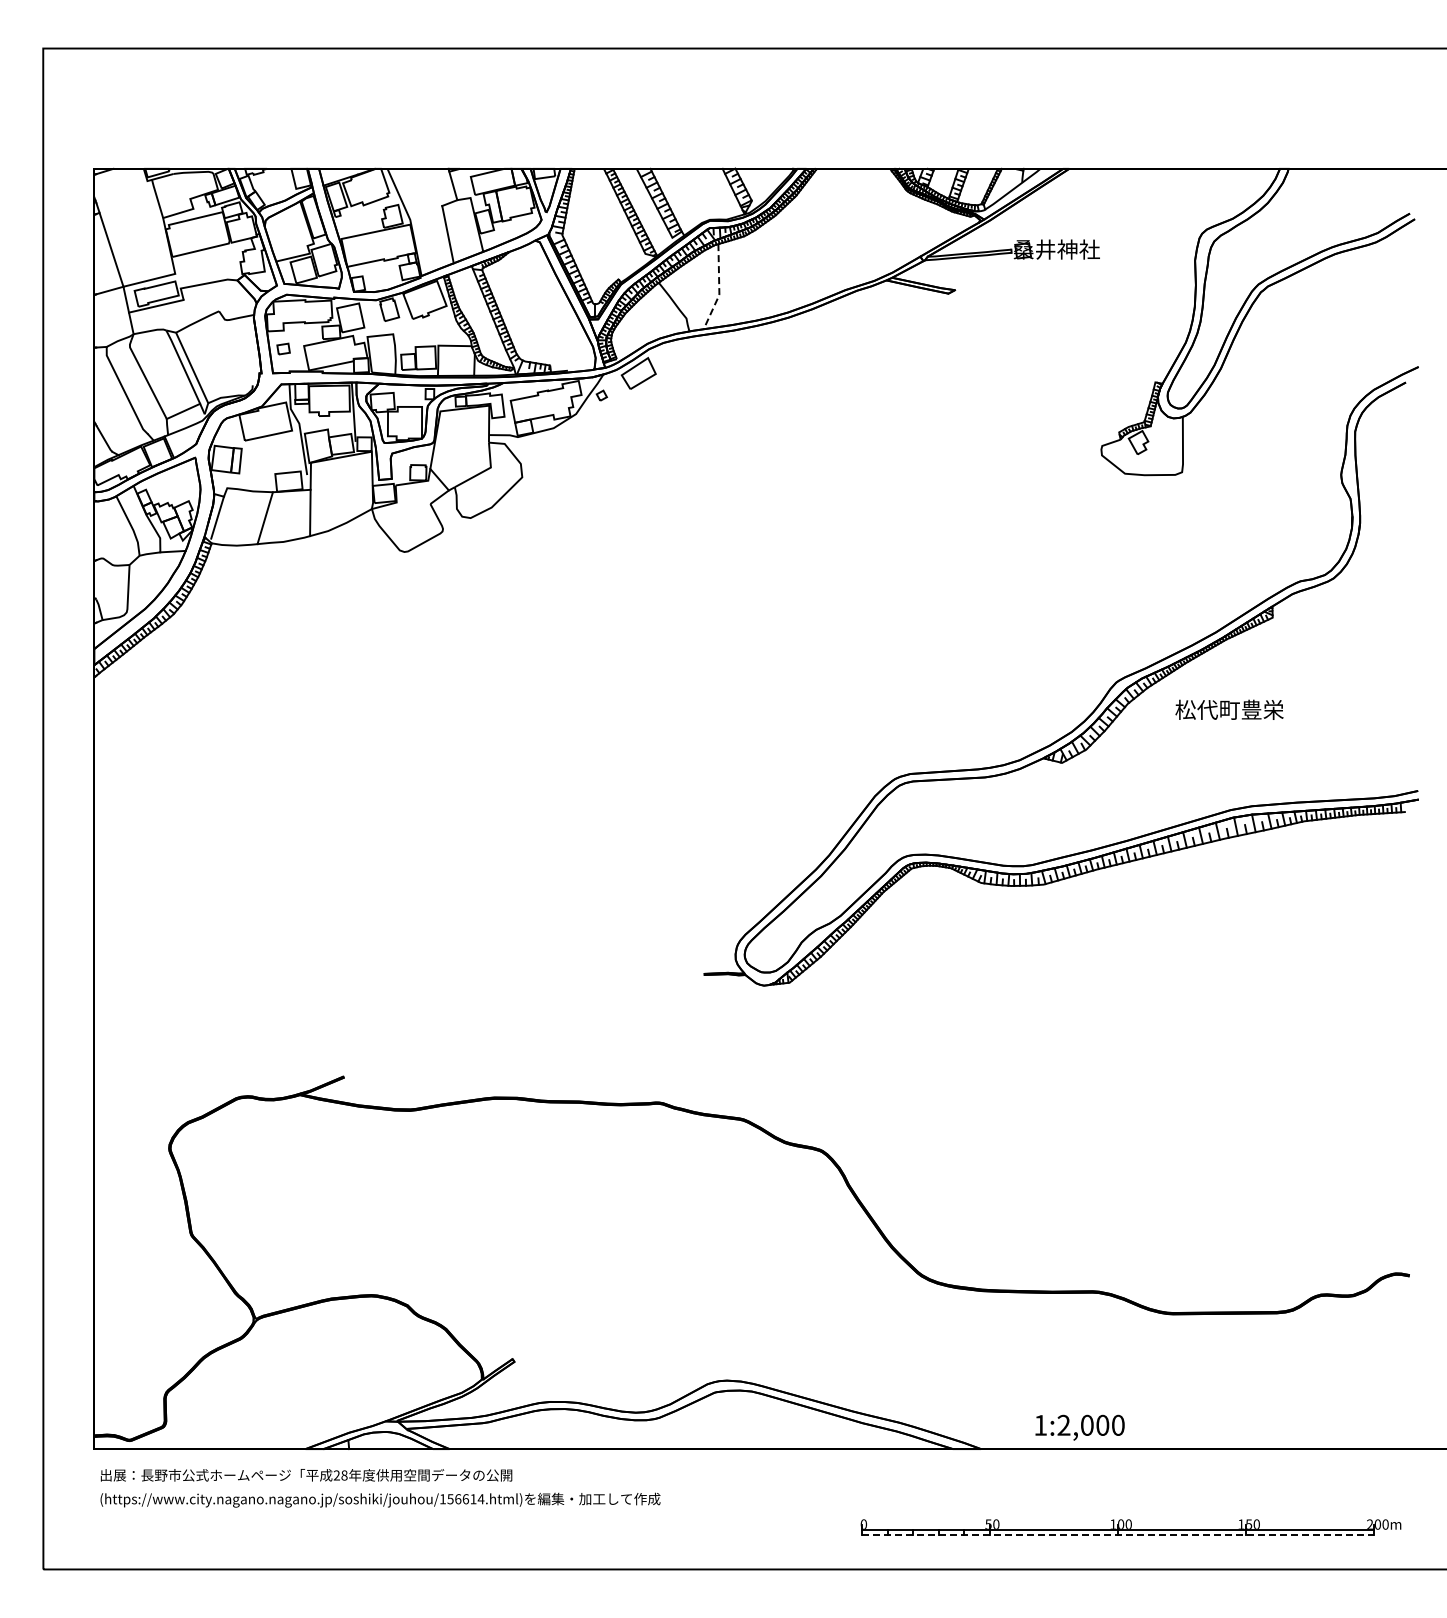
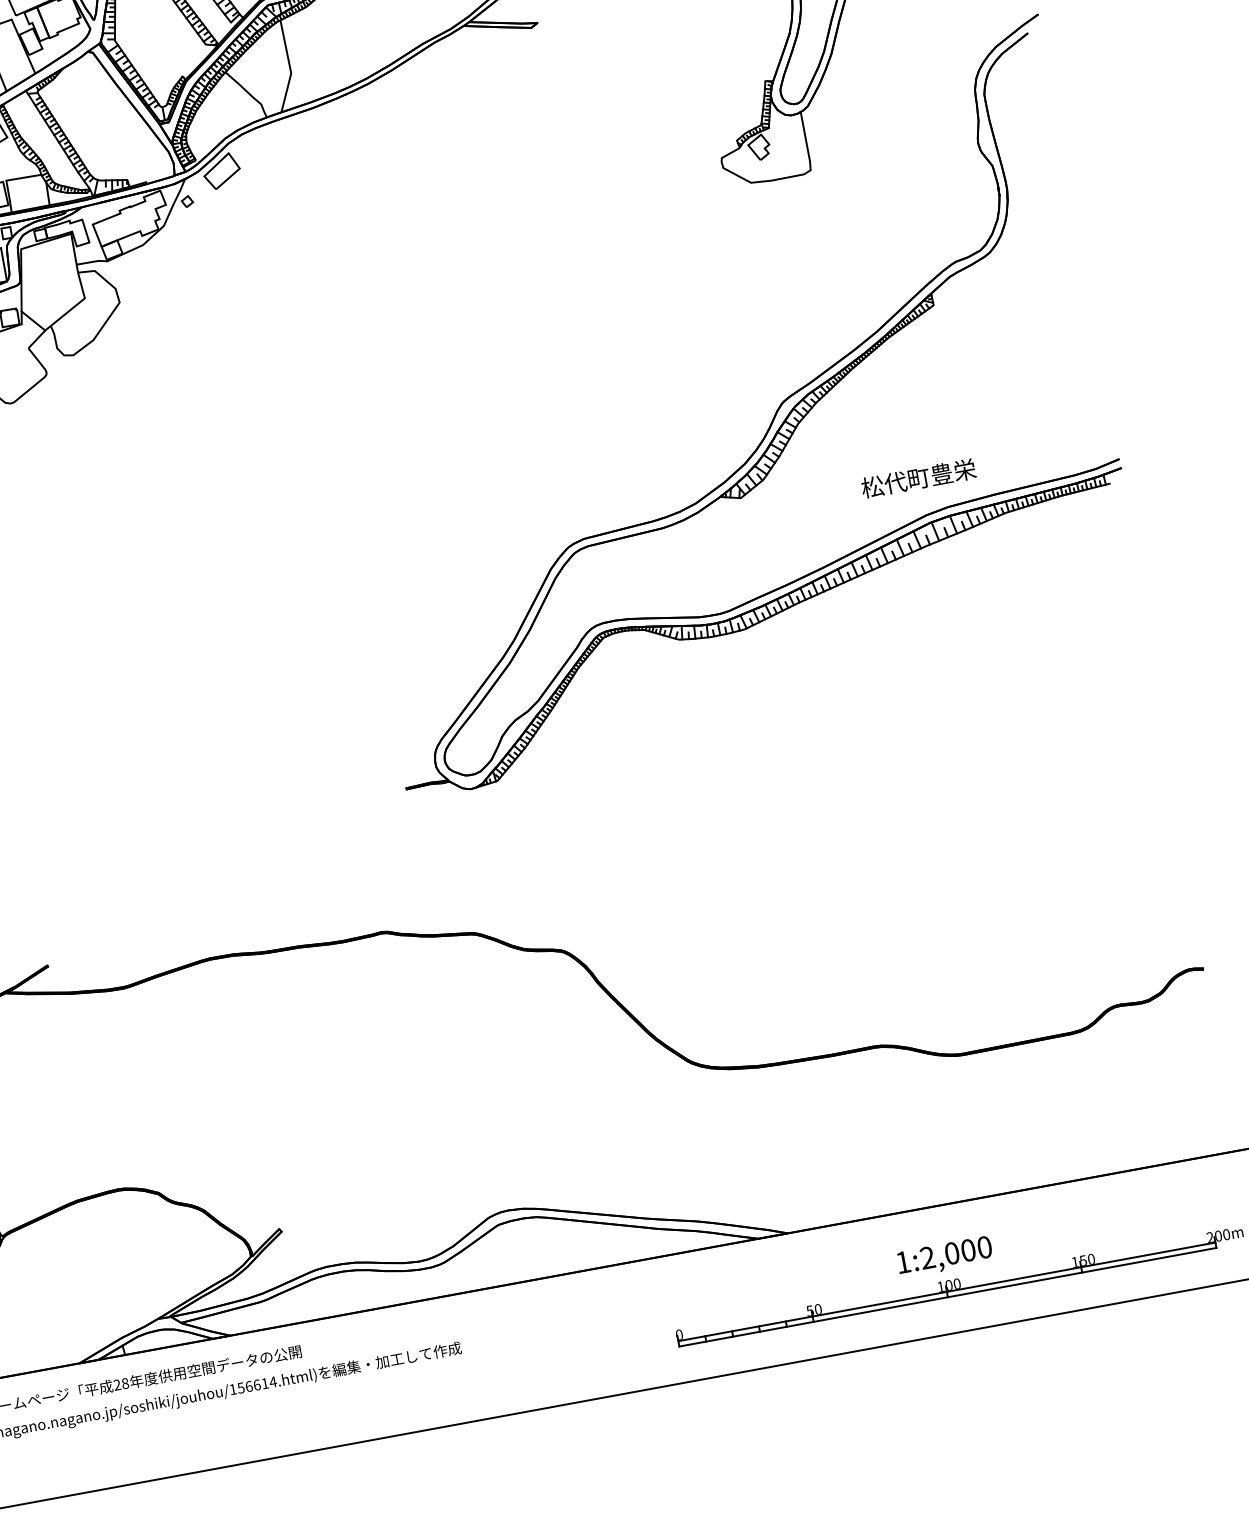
line: (719, 288) -> (290, 66), dashed -> solid
text: (1229, 709) -> (918, 478), moved
text: (1079, 1427) -> (944, 1257), moved
line: (1118, 1535) -> (948, 1297), dashed -> solid

